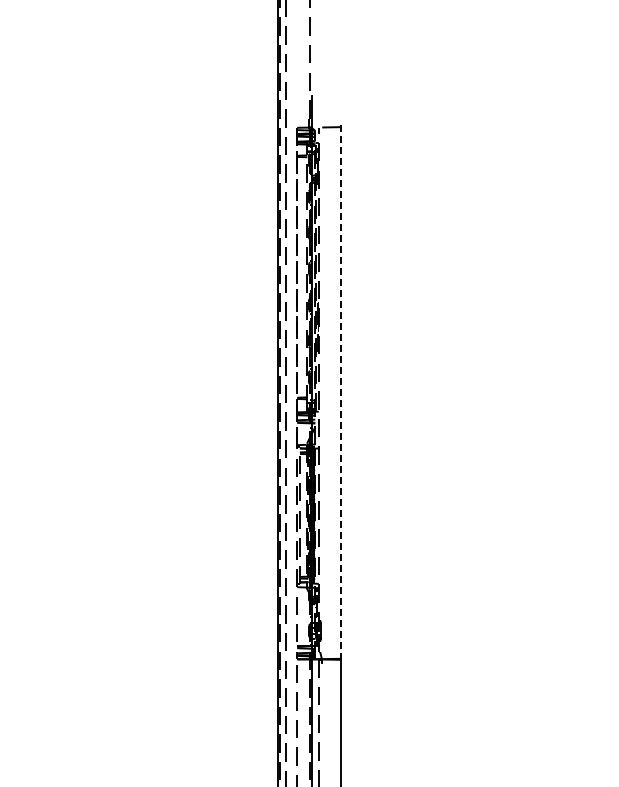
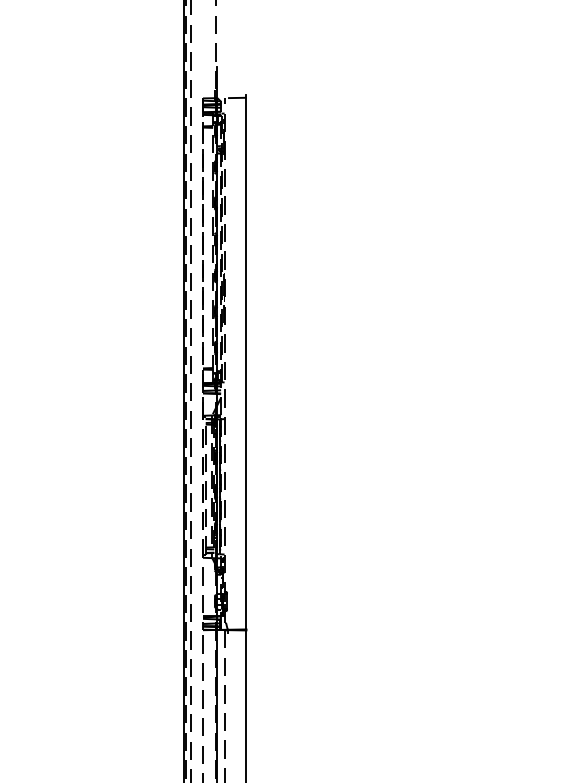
line: (340, 392) -> (246, 363), dashed -> solid

